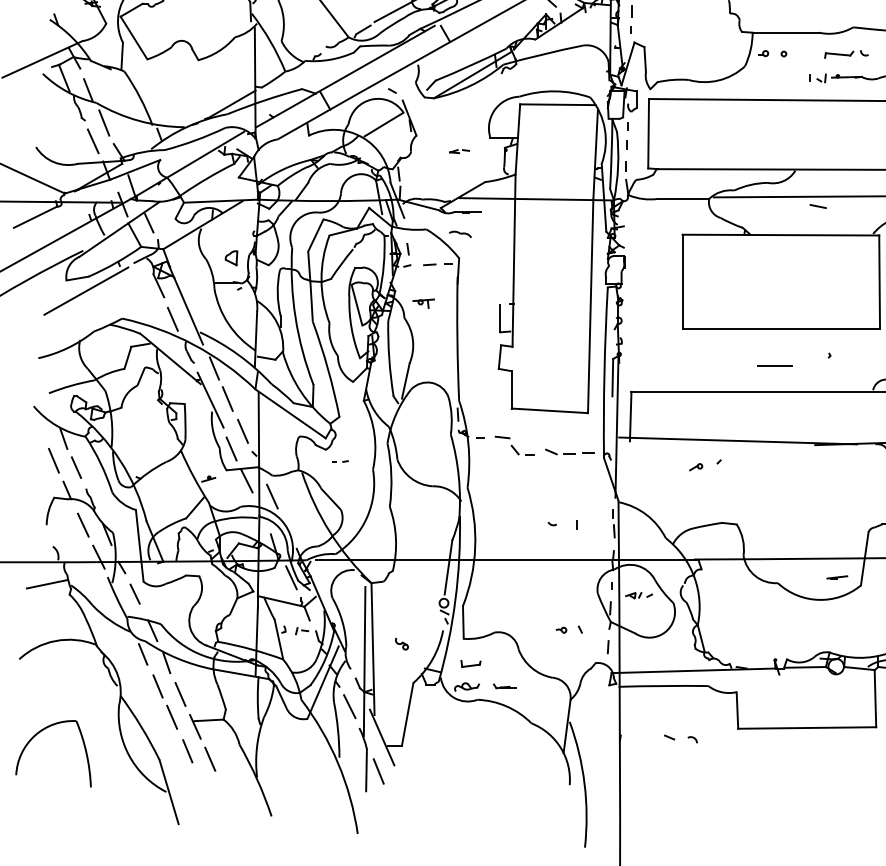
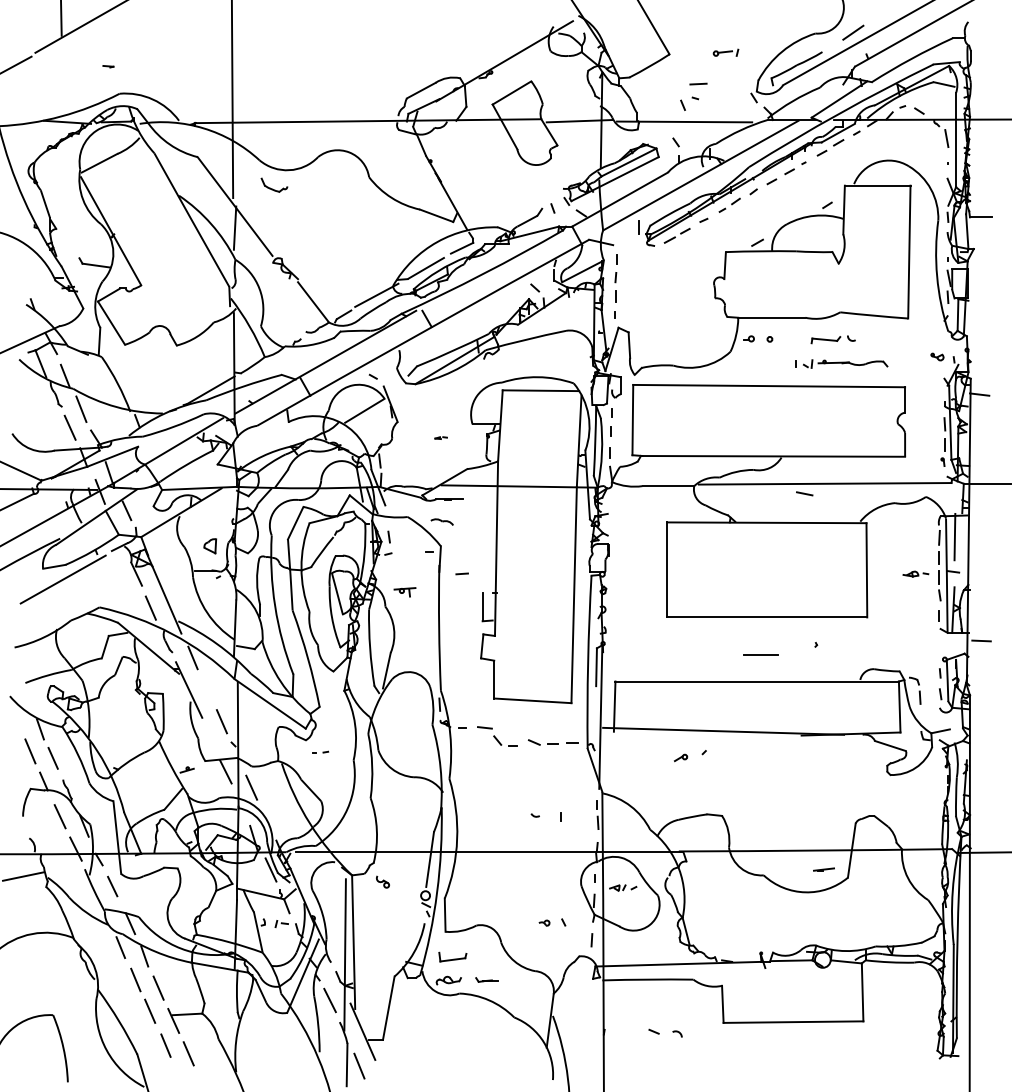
part: (458, 150) -> (440, 437), size x0.6
line: (429, 264) -> (461, 573), moved
line: (227, 398) -> (206, 688), removed
line: (231, 449) -> (210, 739), removed
part: (401, 643) -> (382, 881), moved
part: (470, 664) -> (452, 957), size x1.4

